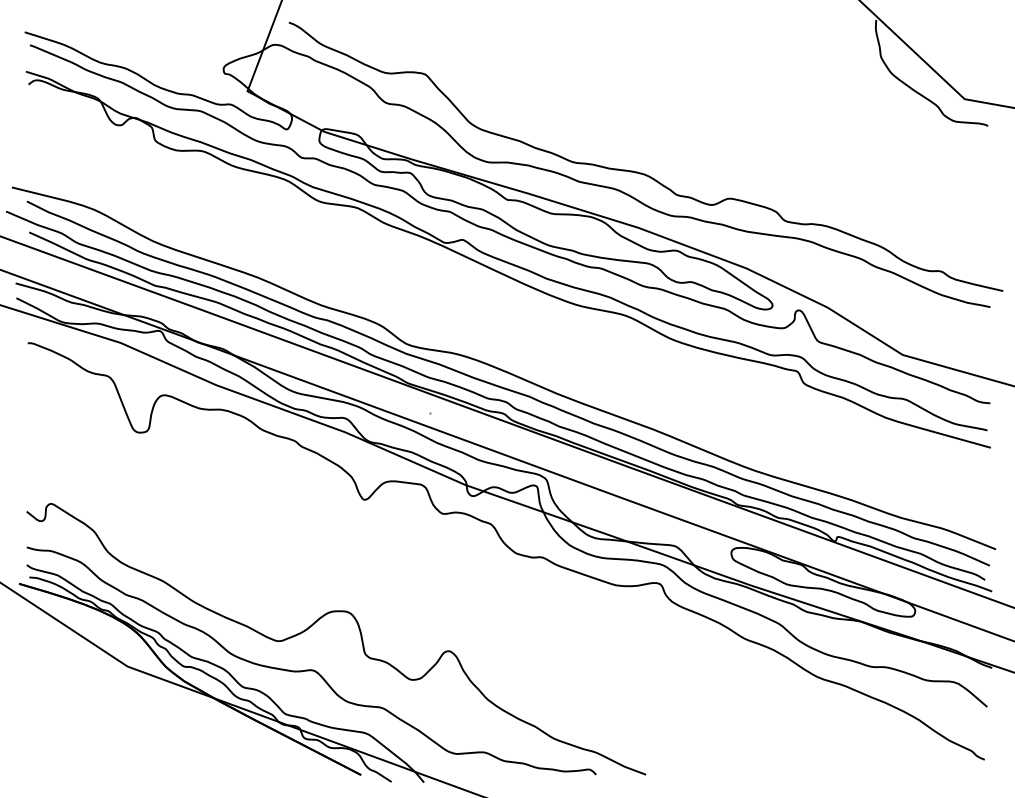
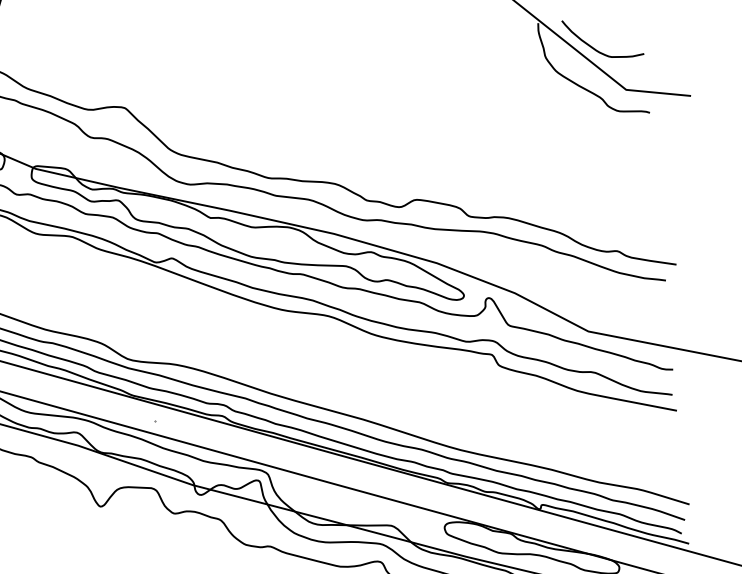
curve: (934, 51) -> (594, 47), added

